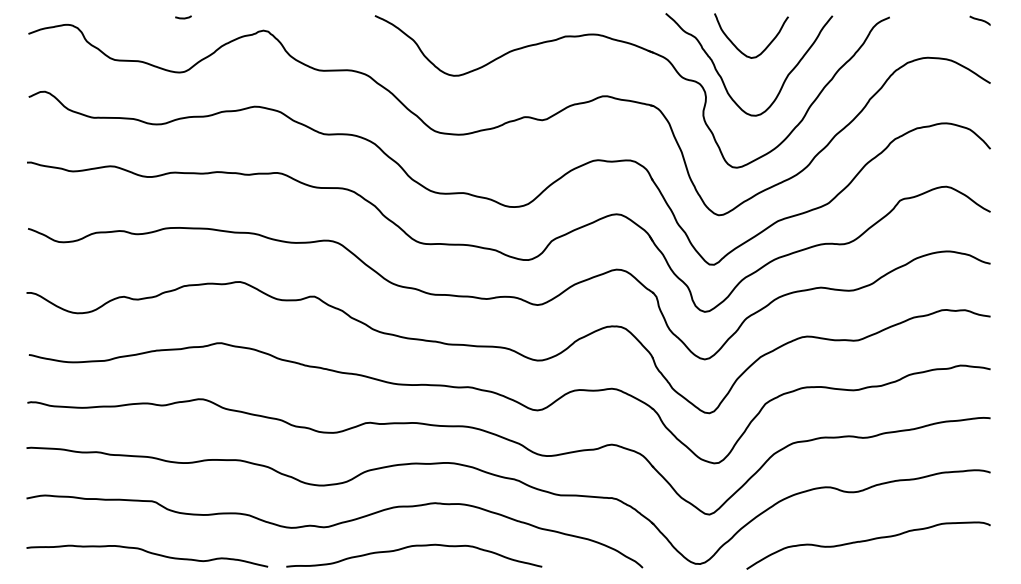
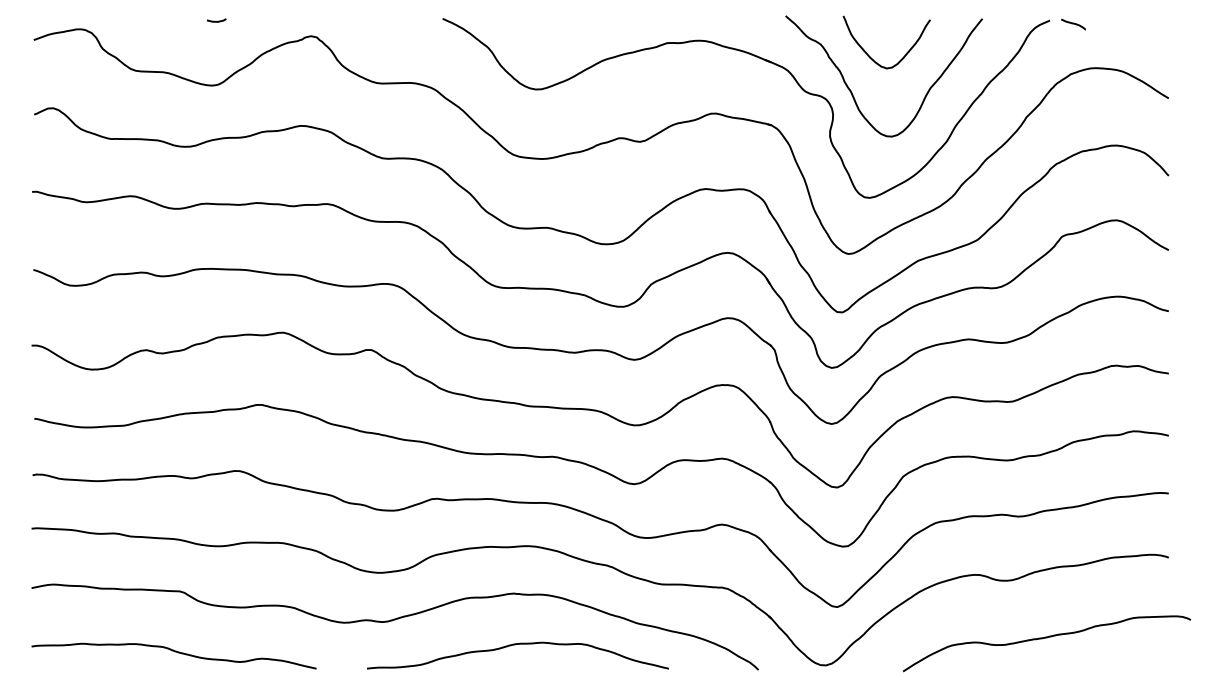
curve: (980, 20) -> (1073, 24), moved
curve: (869, 541) -> (1047, 638), moved
curve: (412, 547) -> (515, 645), moved

